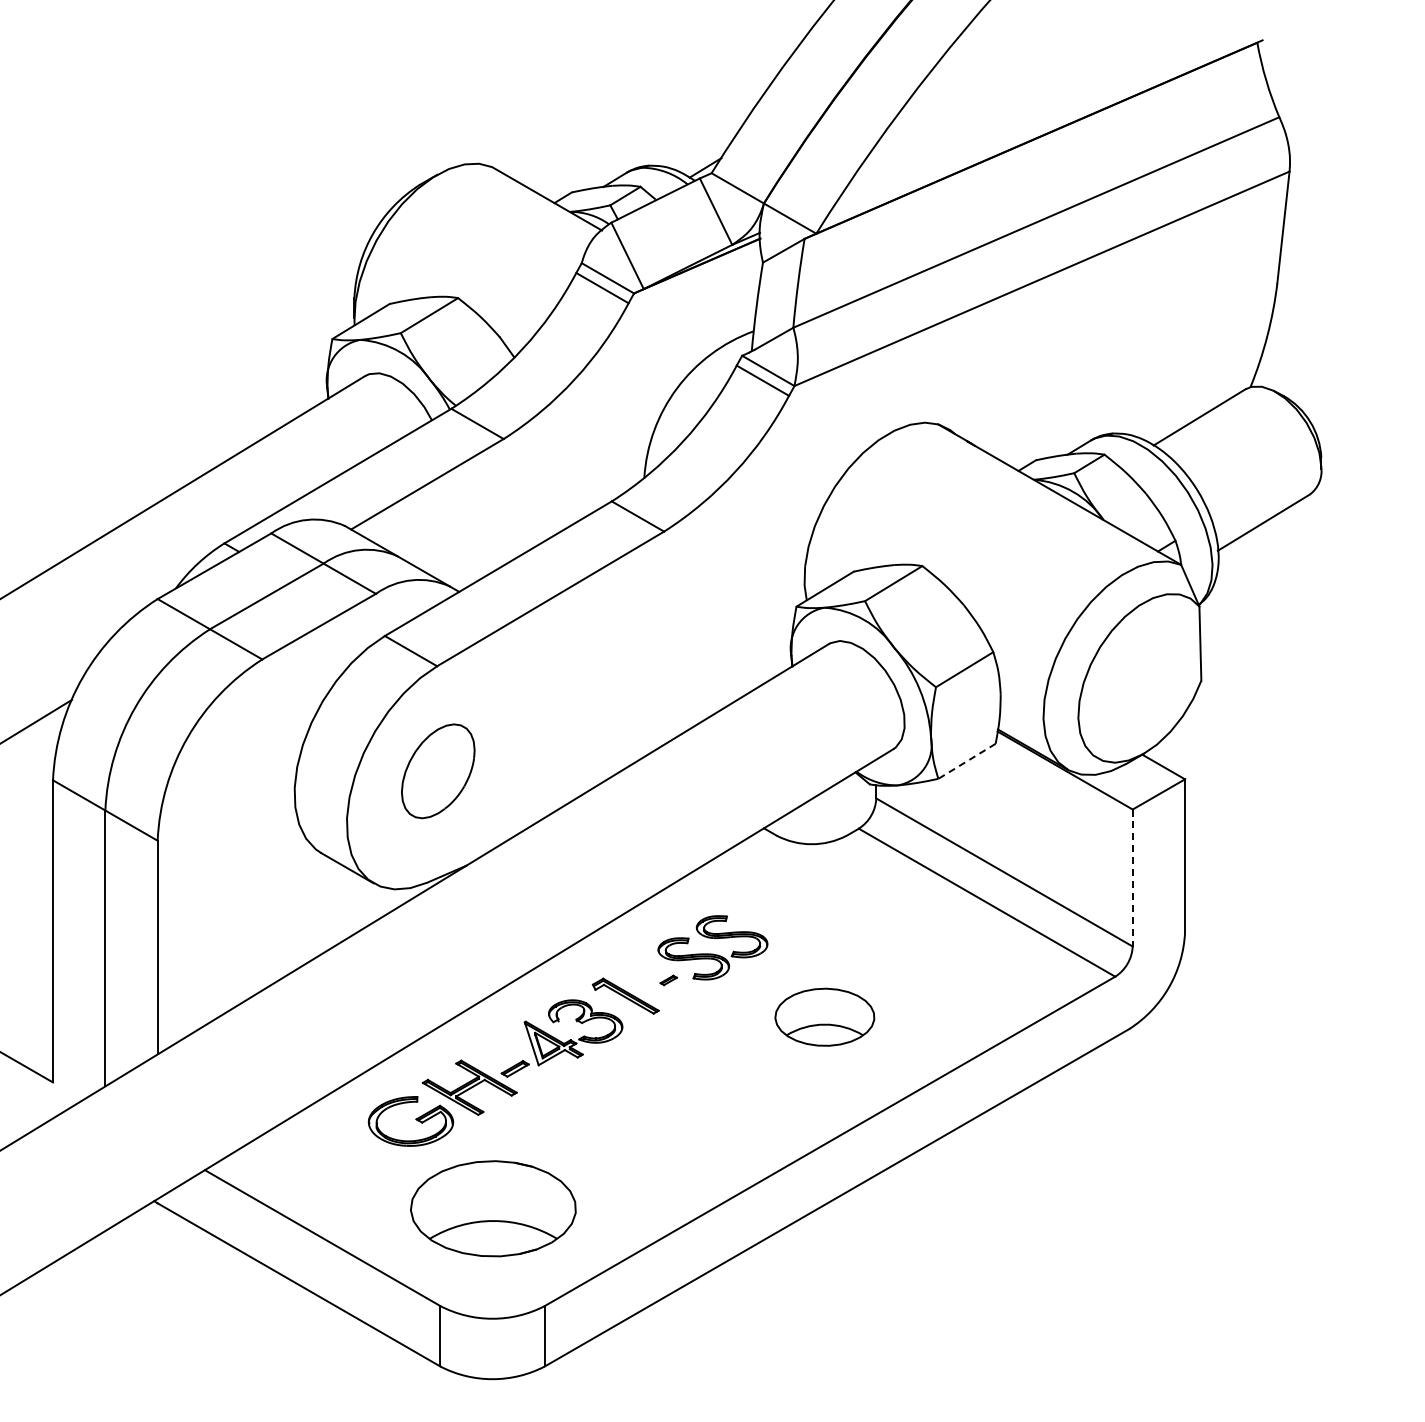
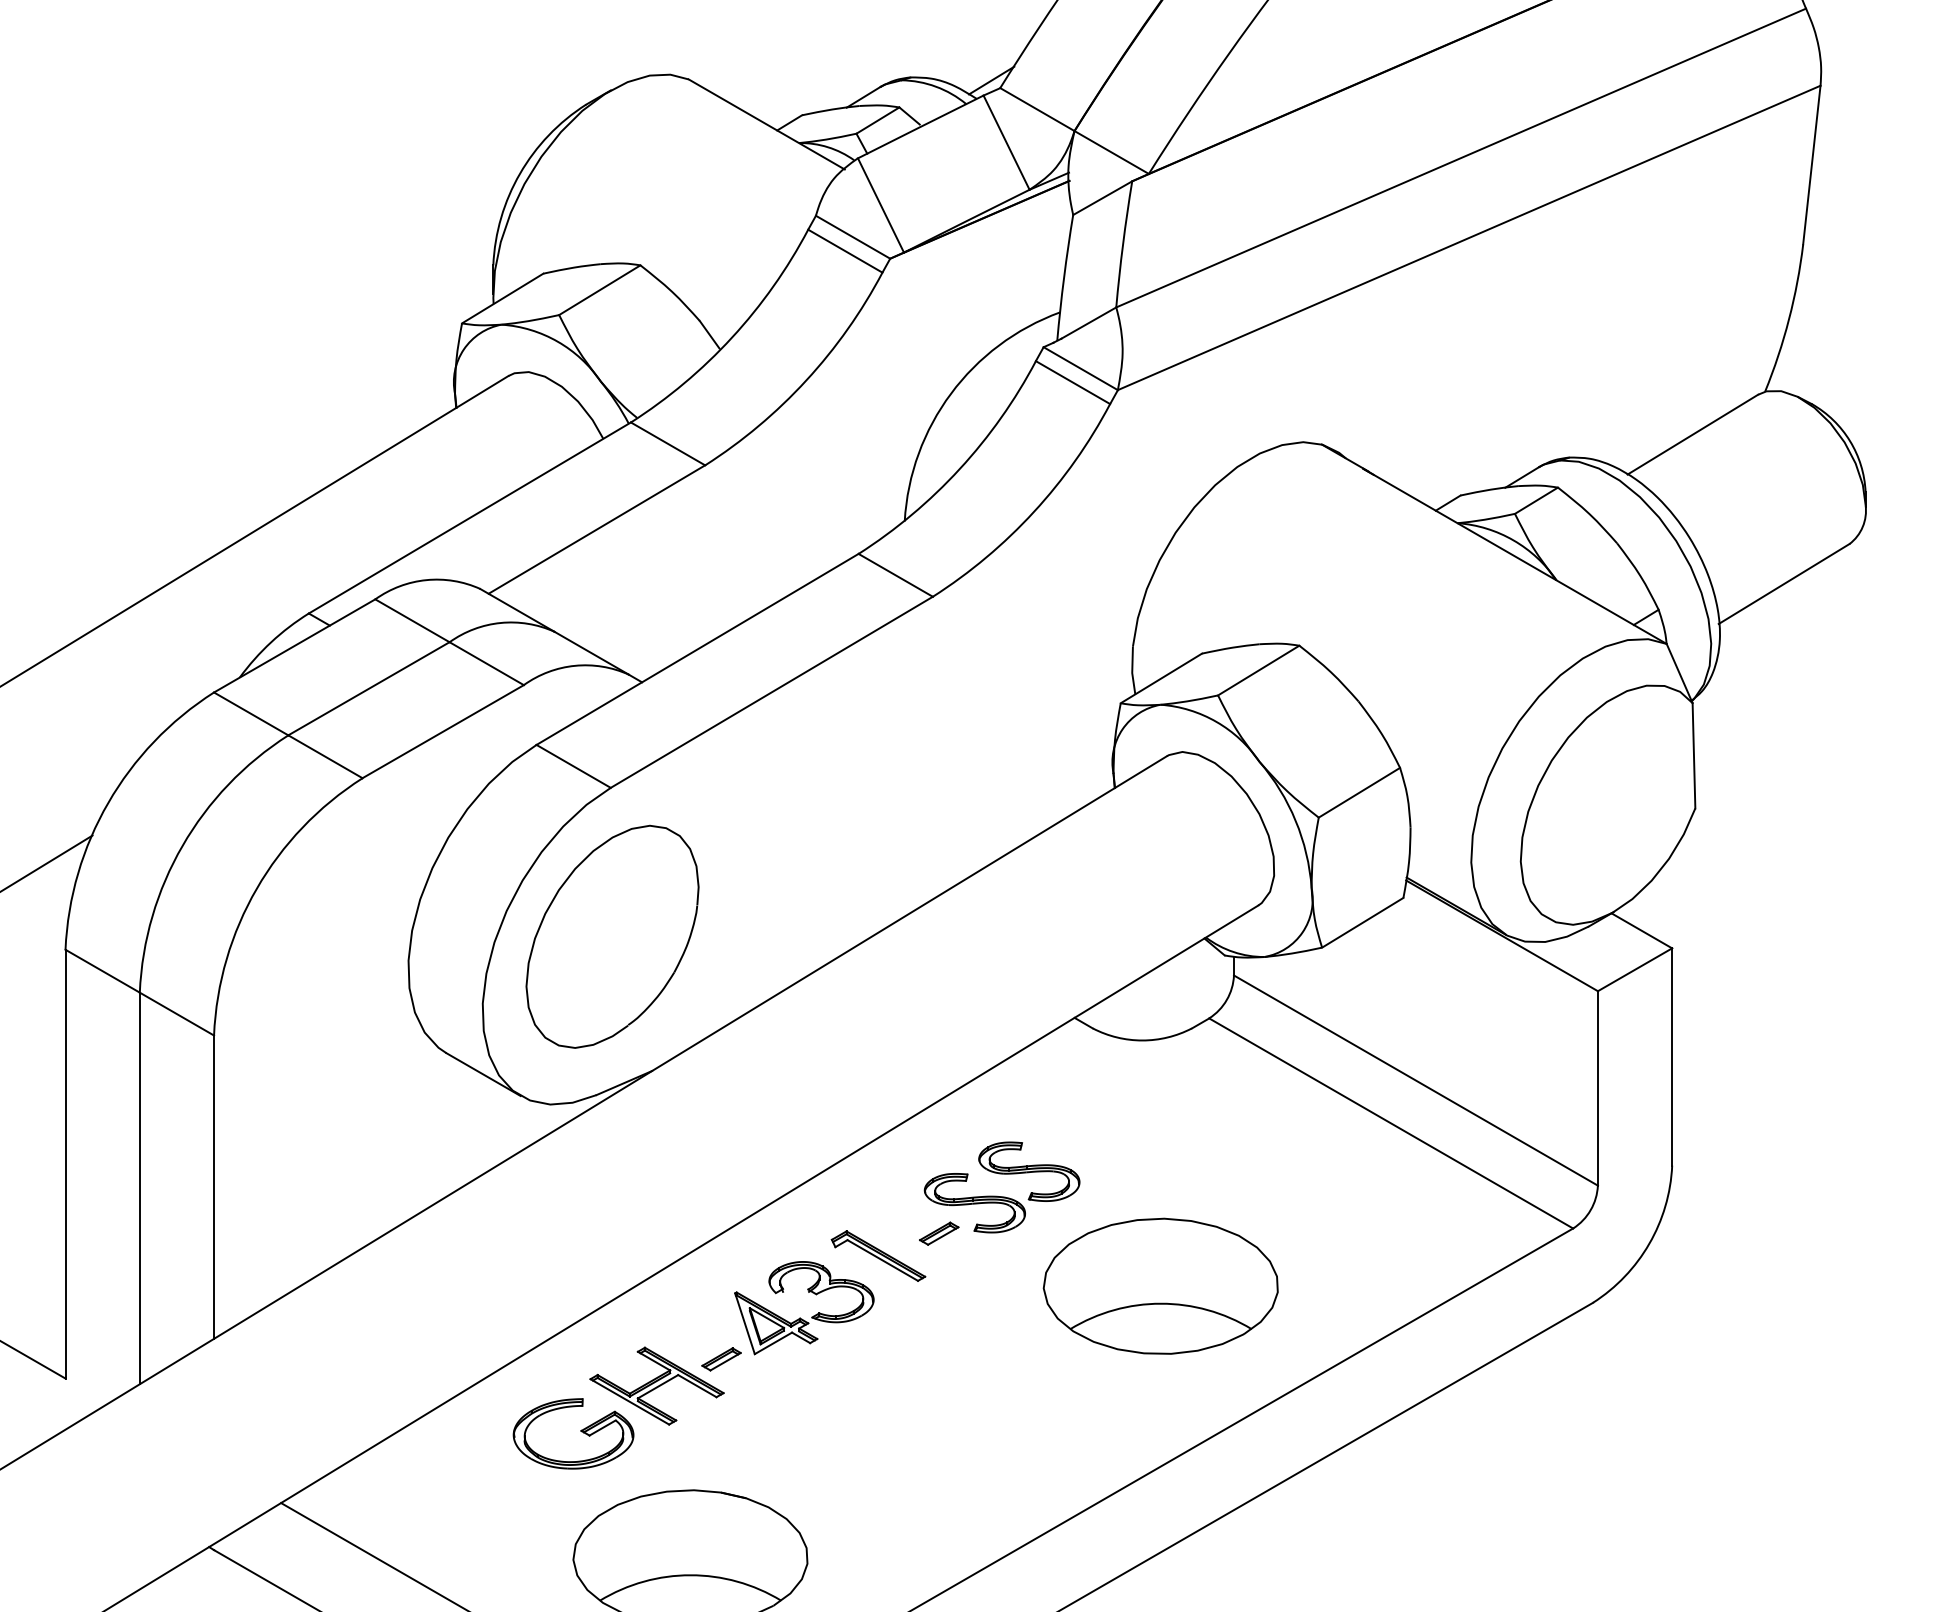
line: (967, 761) -> (1363, 923), dashed -> solid
part: (437, 771) -> (611, 937), size x1.67
line: (1132, 878) -> (1597, 1089), dashed -> solid
part: (668, 980) -> (939, 1233), size x1.67
part: (824, 1016) -> (1160, 1284), size x1.67

